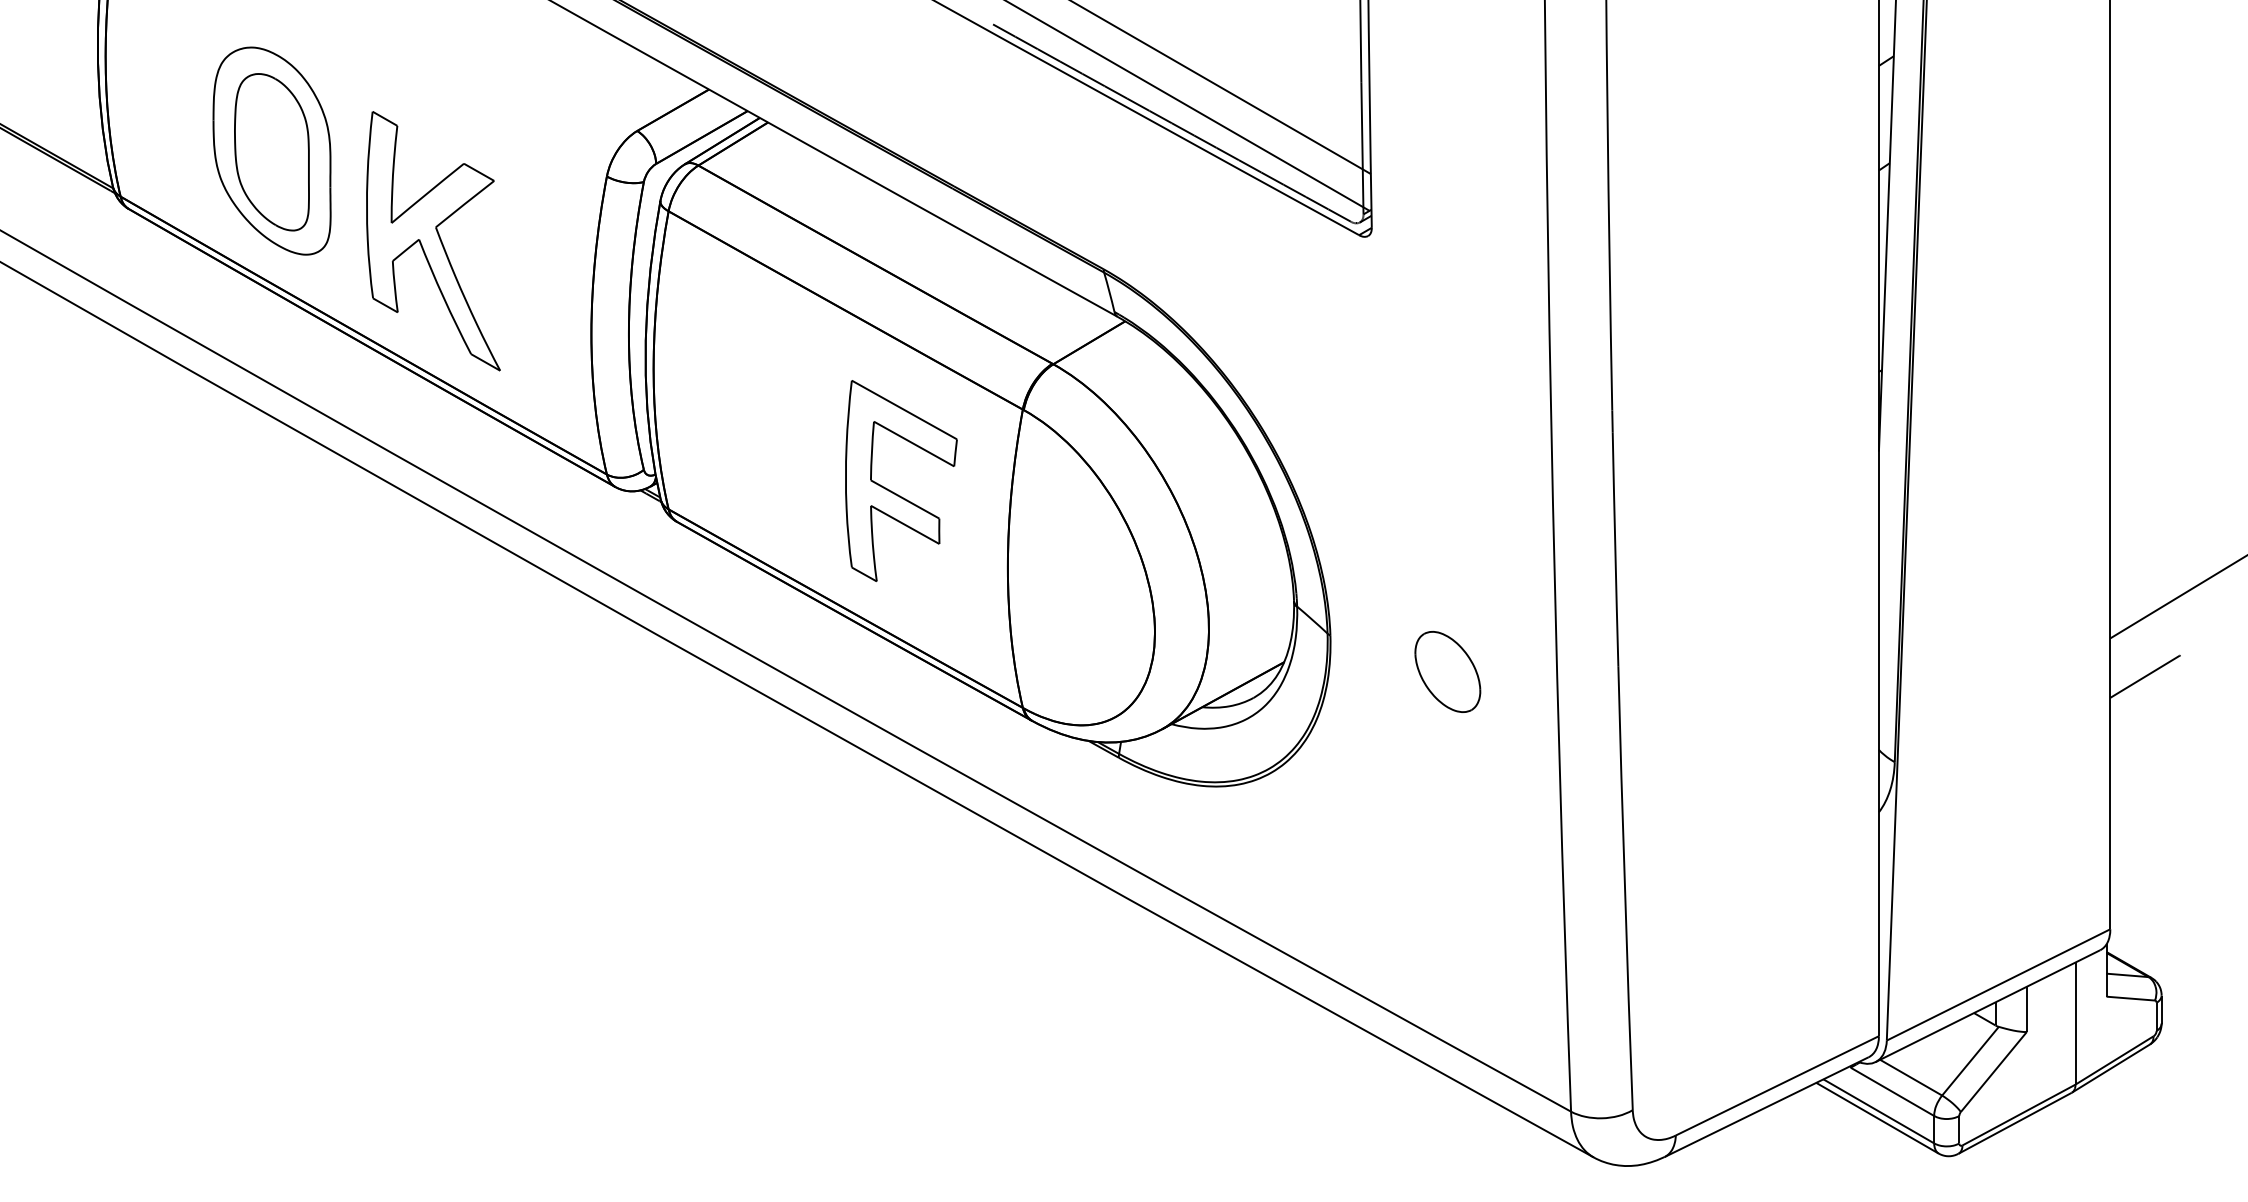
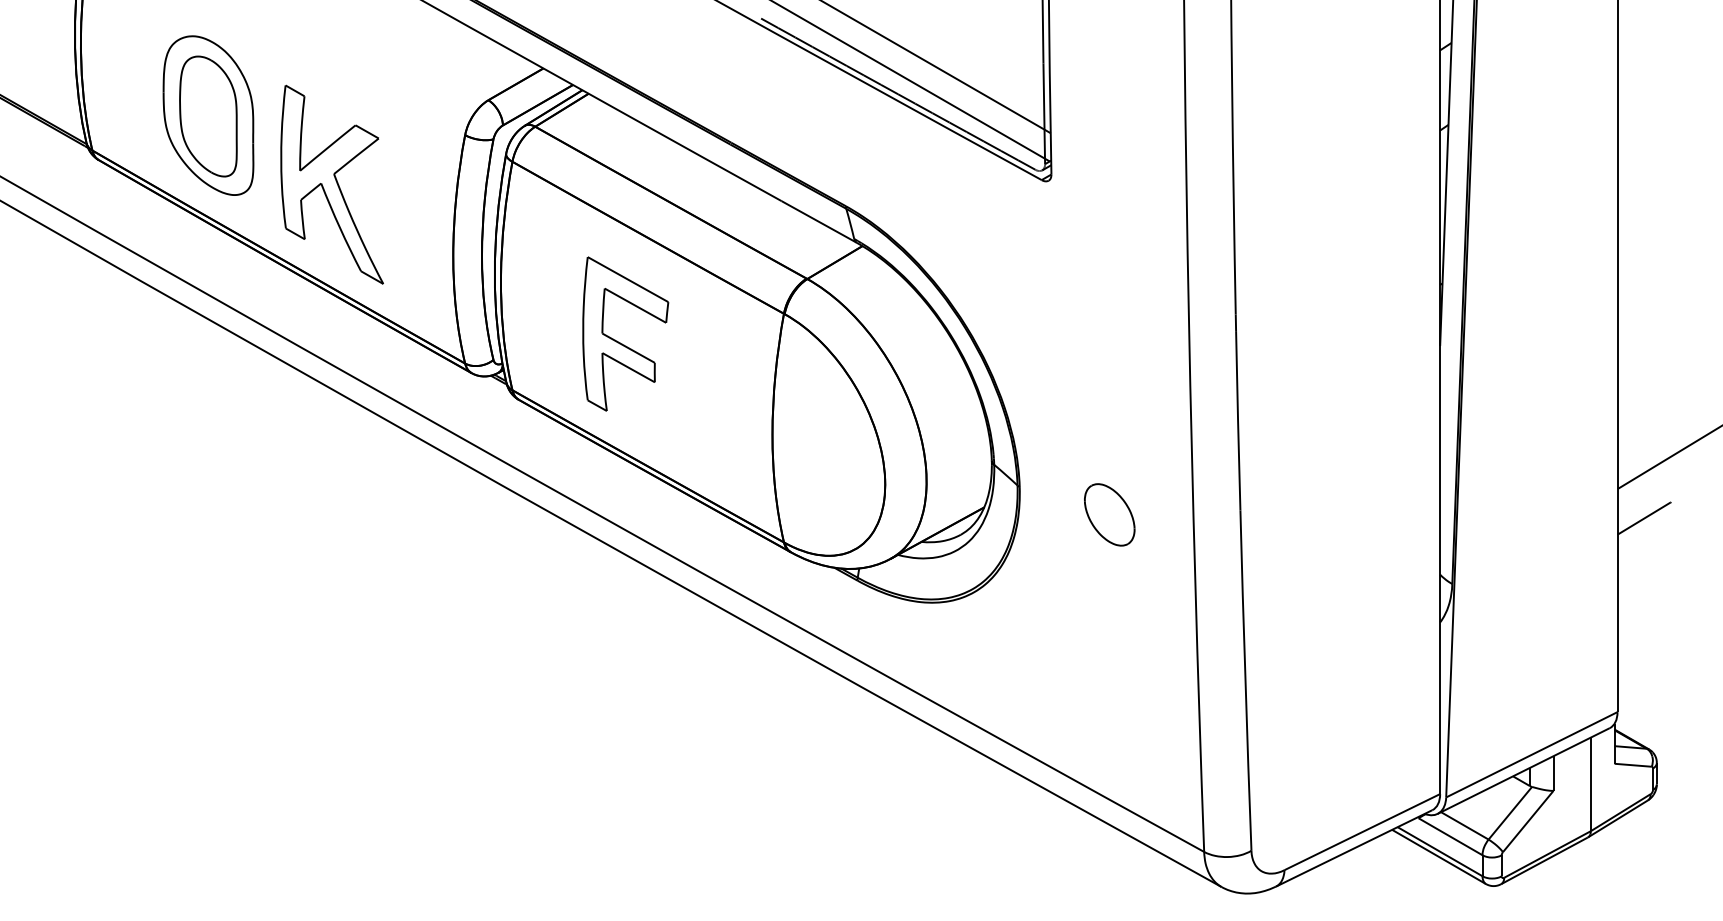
part: (893, 491) -> (619, 342), moved

